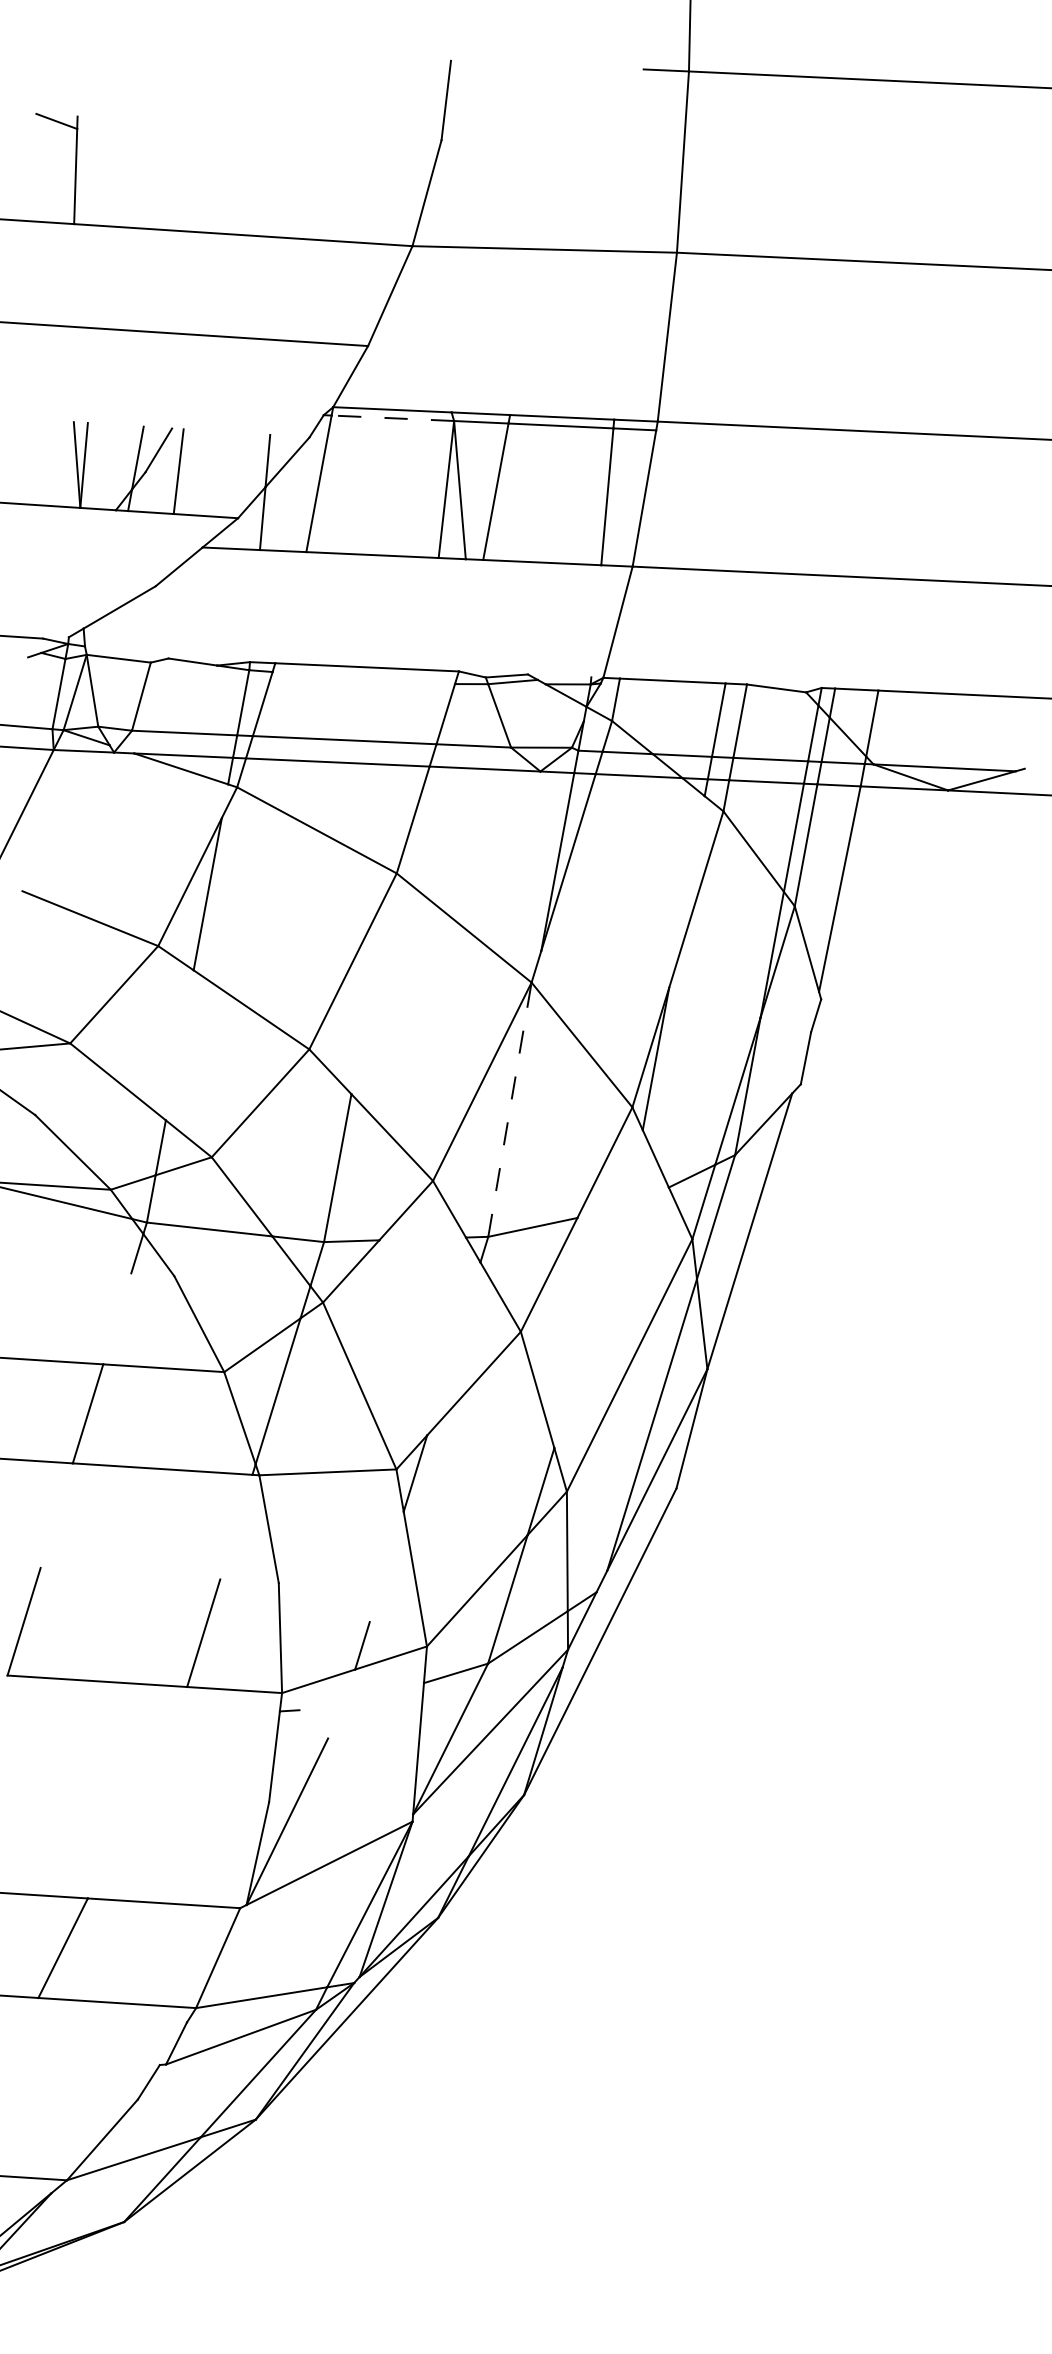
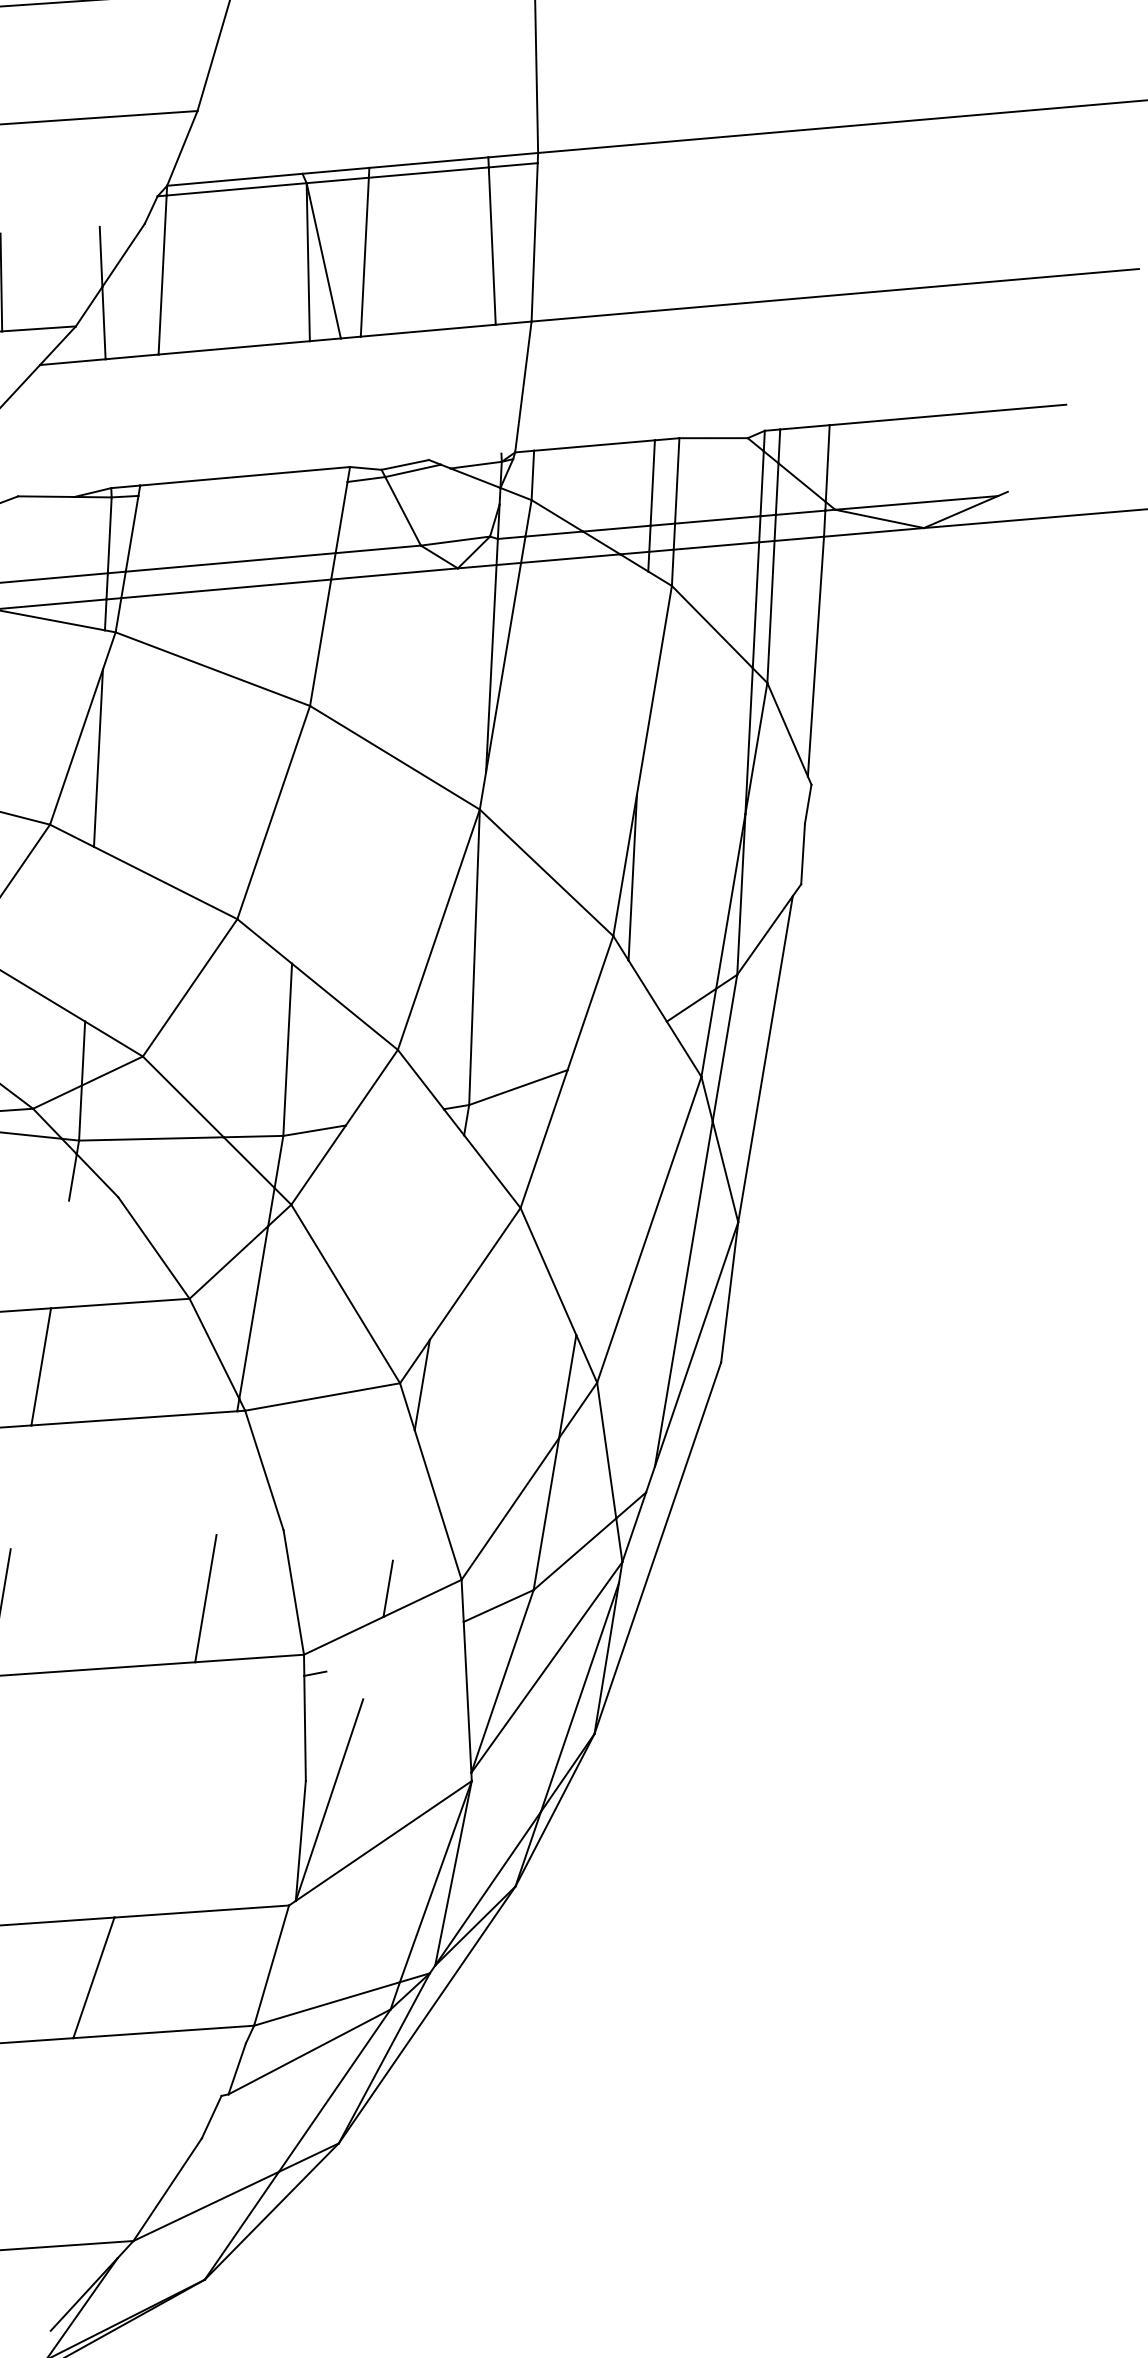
line: (392, 418) -> (236, 189), dashed -> solid
line: (509, 1109) -> (473, 957), dashed -> solid

